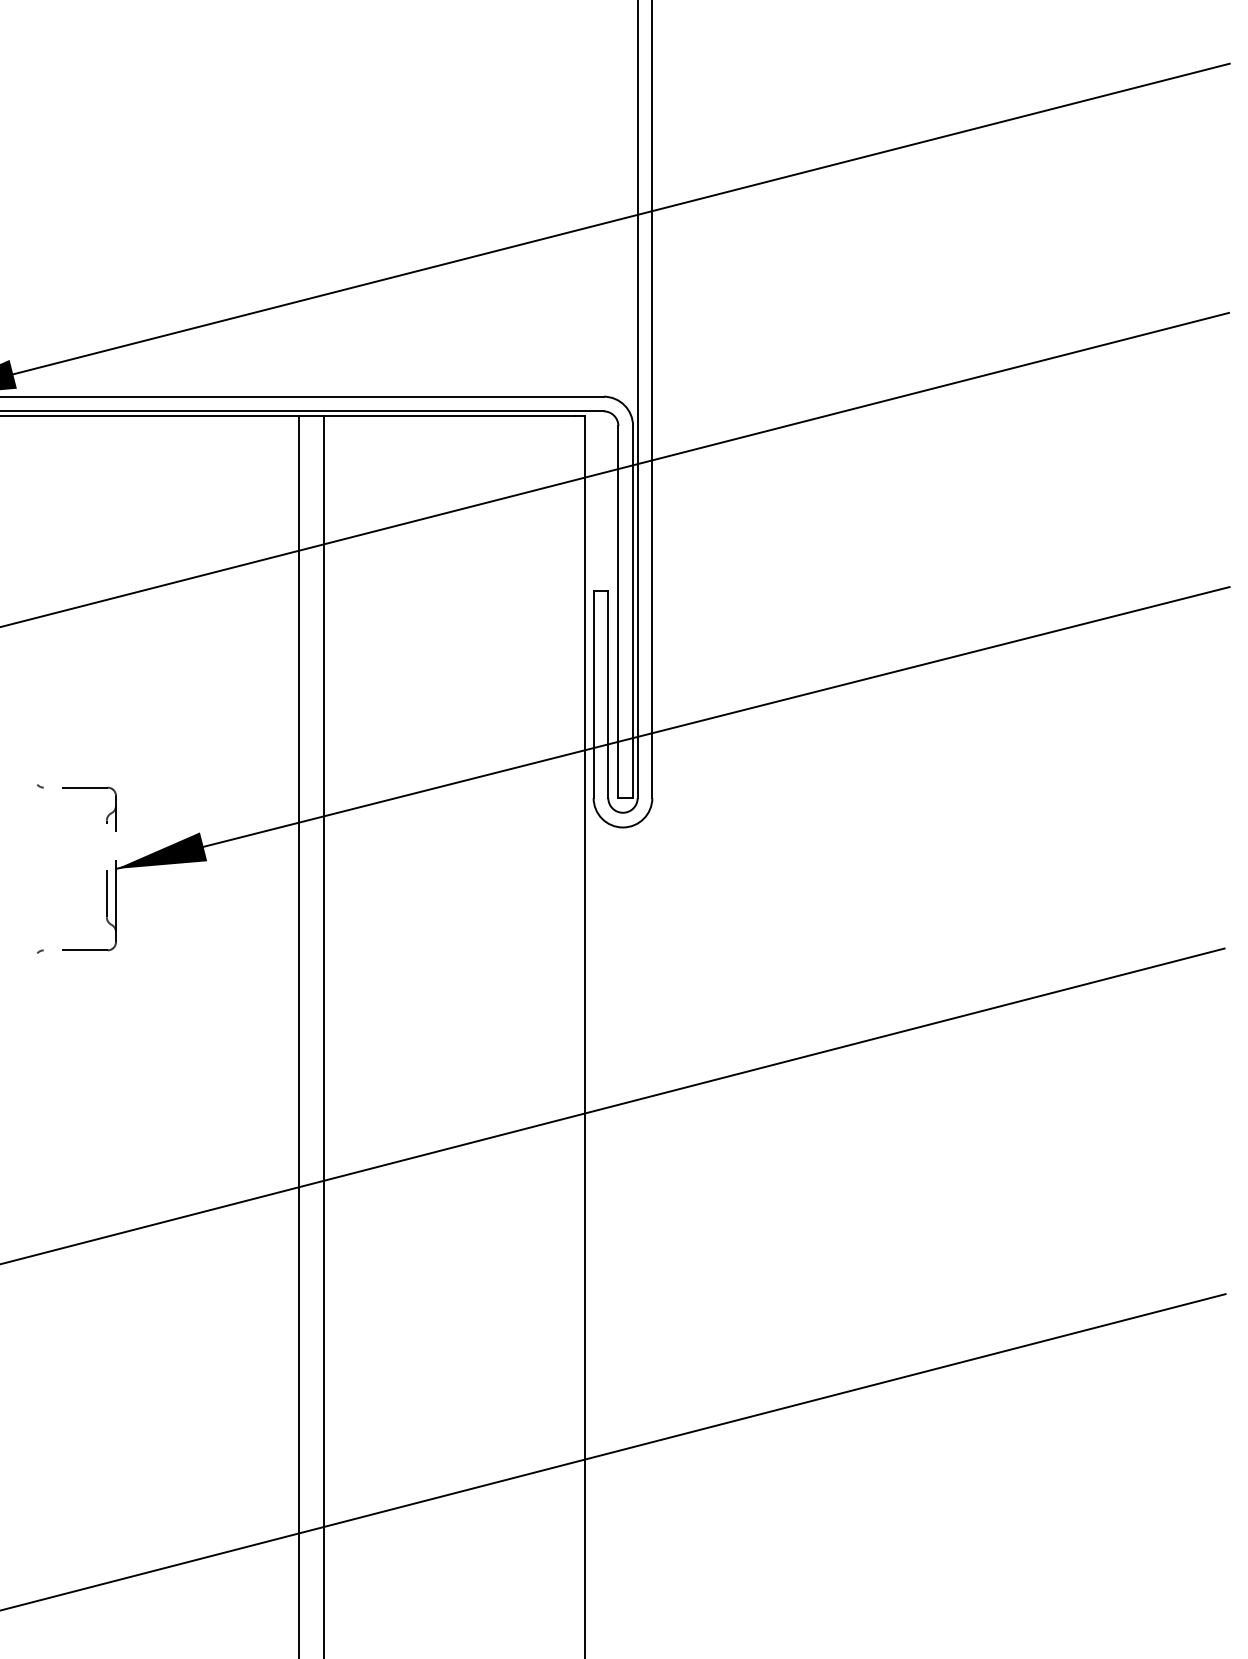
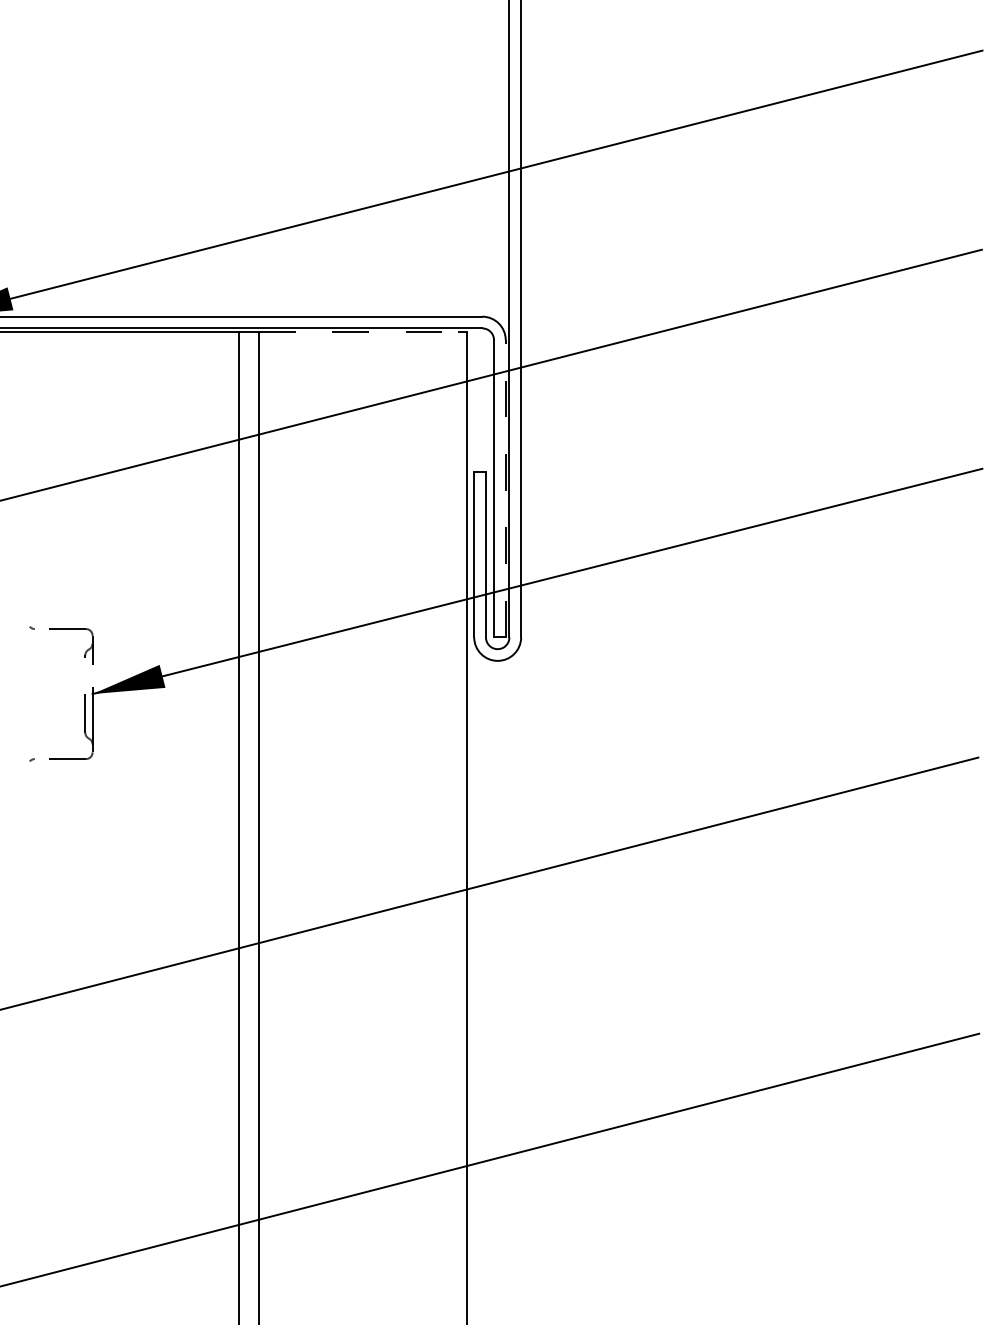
line: (450, 415) -> (359, 331), solid -> dashed
line: (633, 611) -> (506, 488), solid -> dashed

